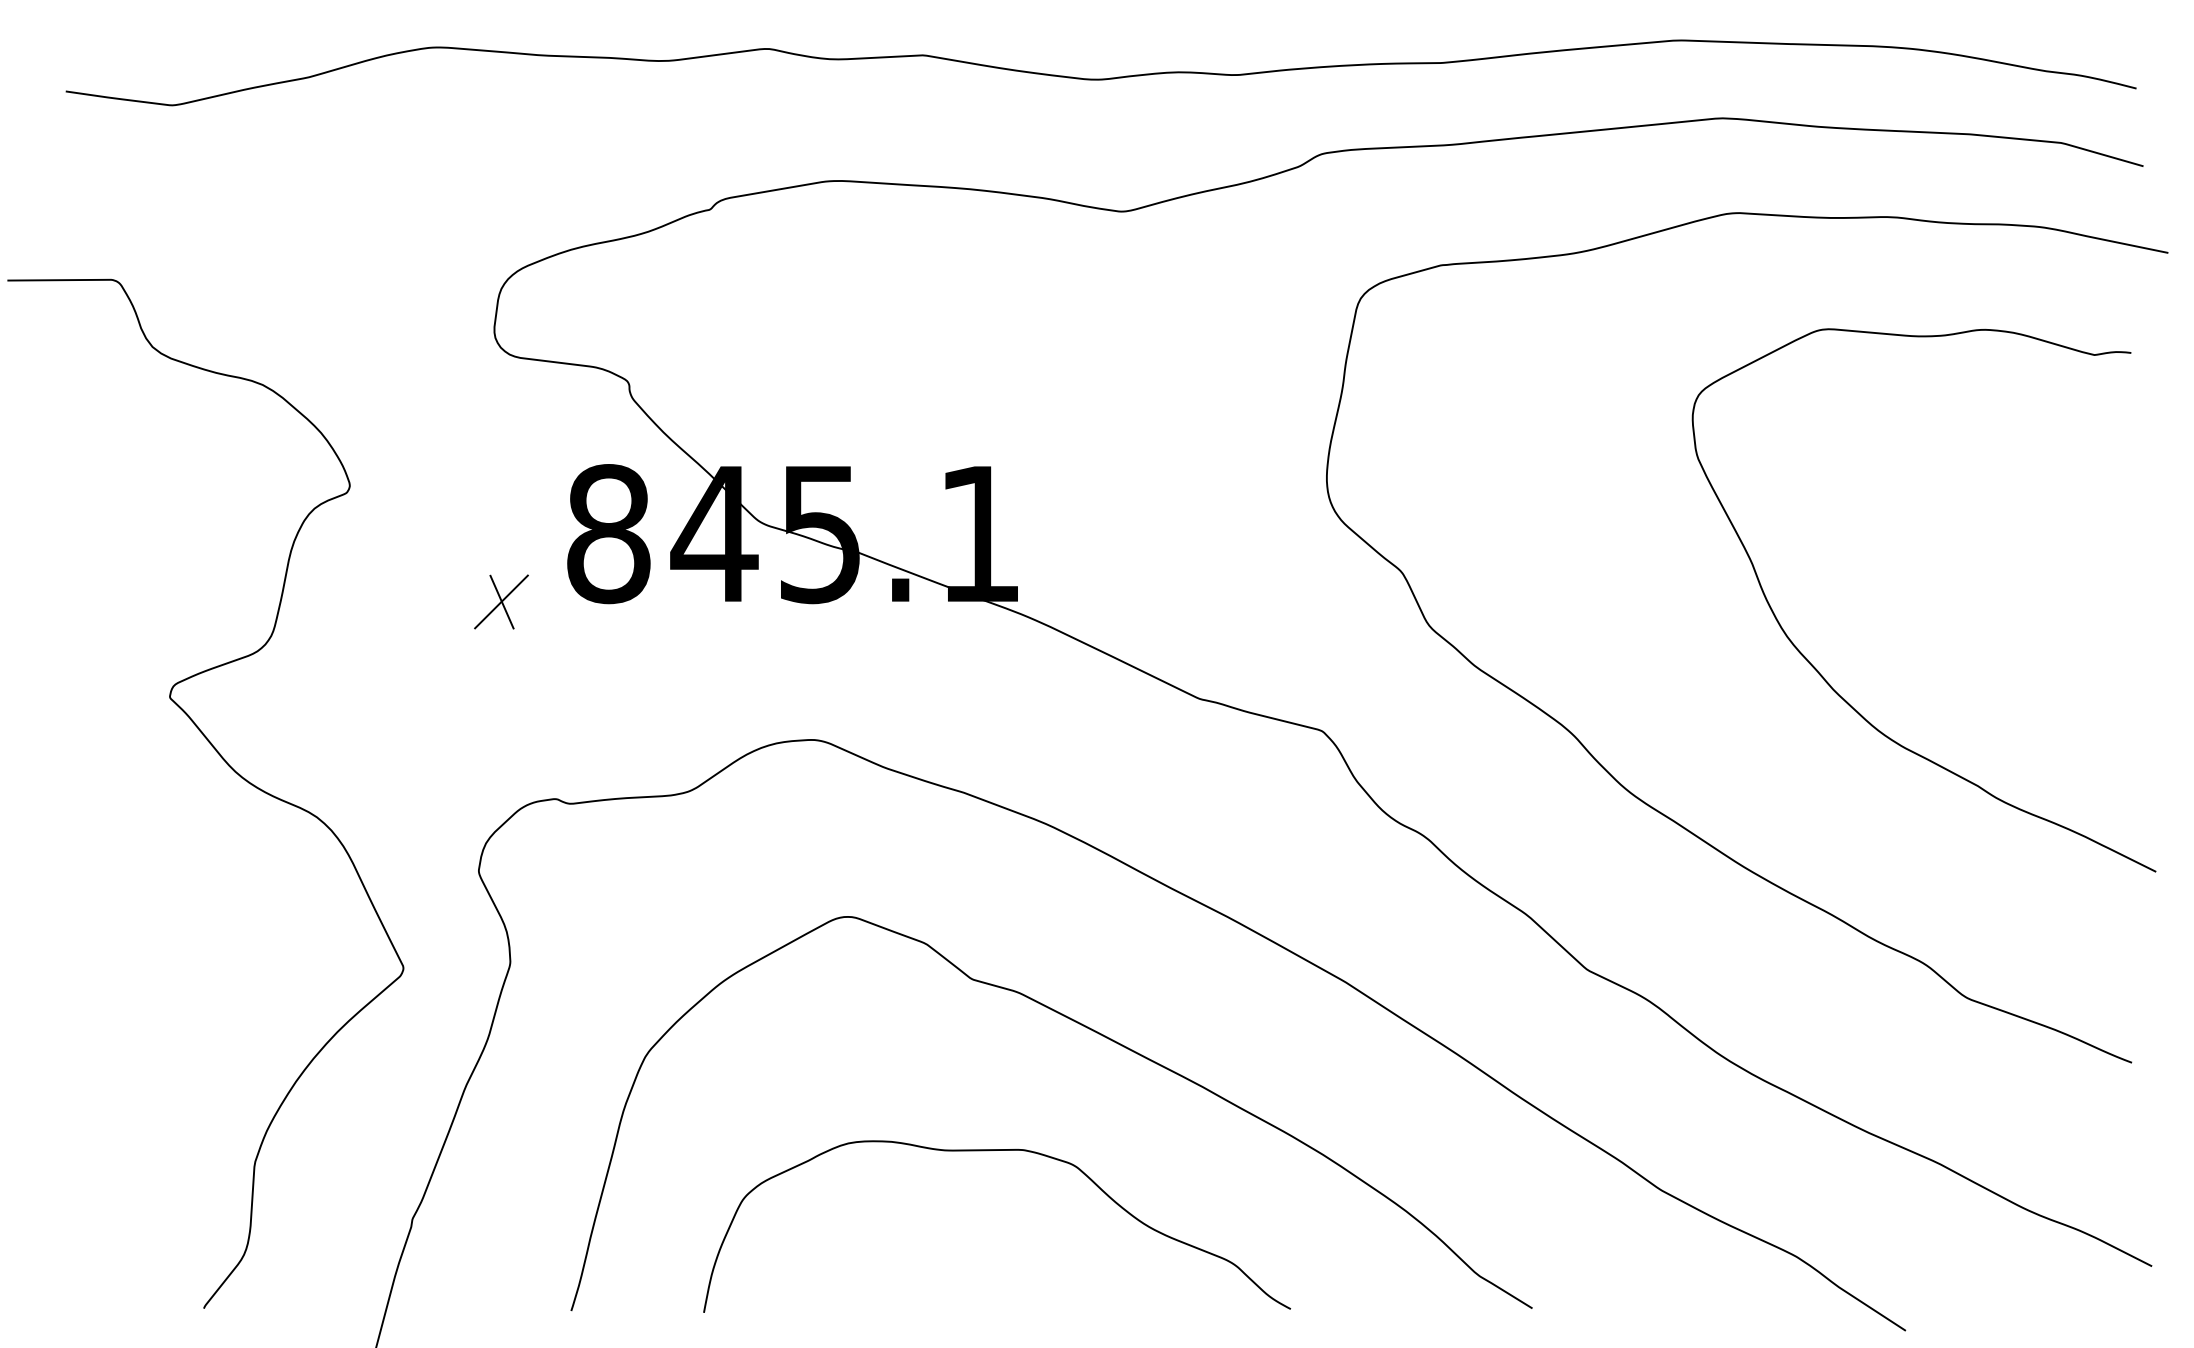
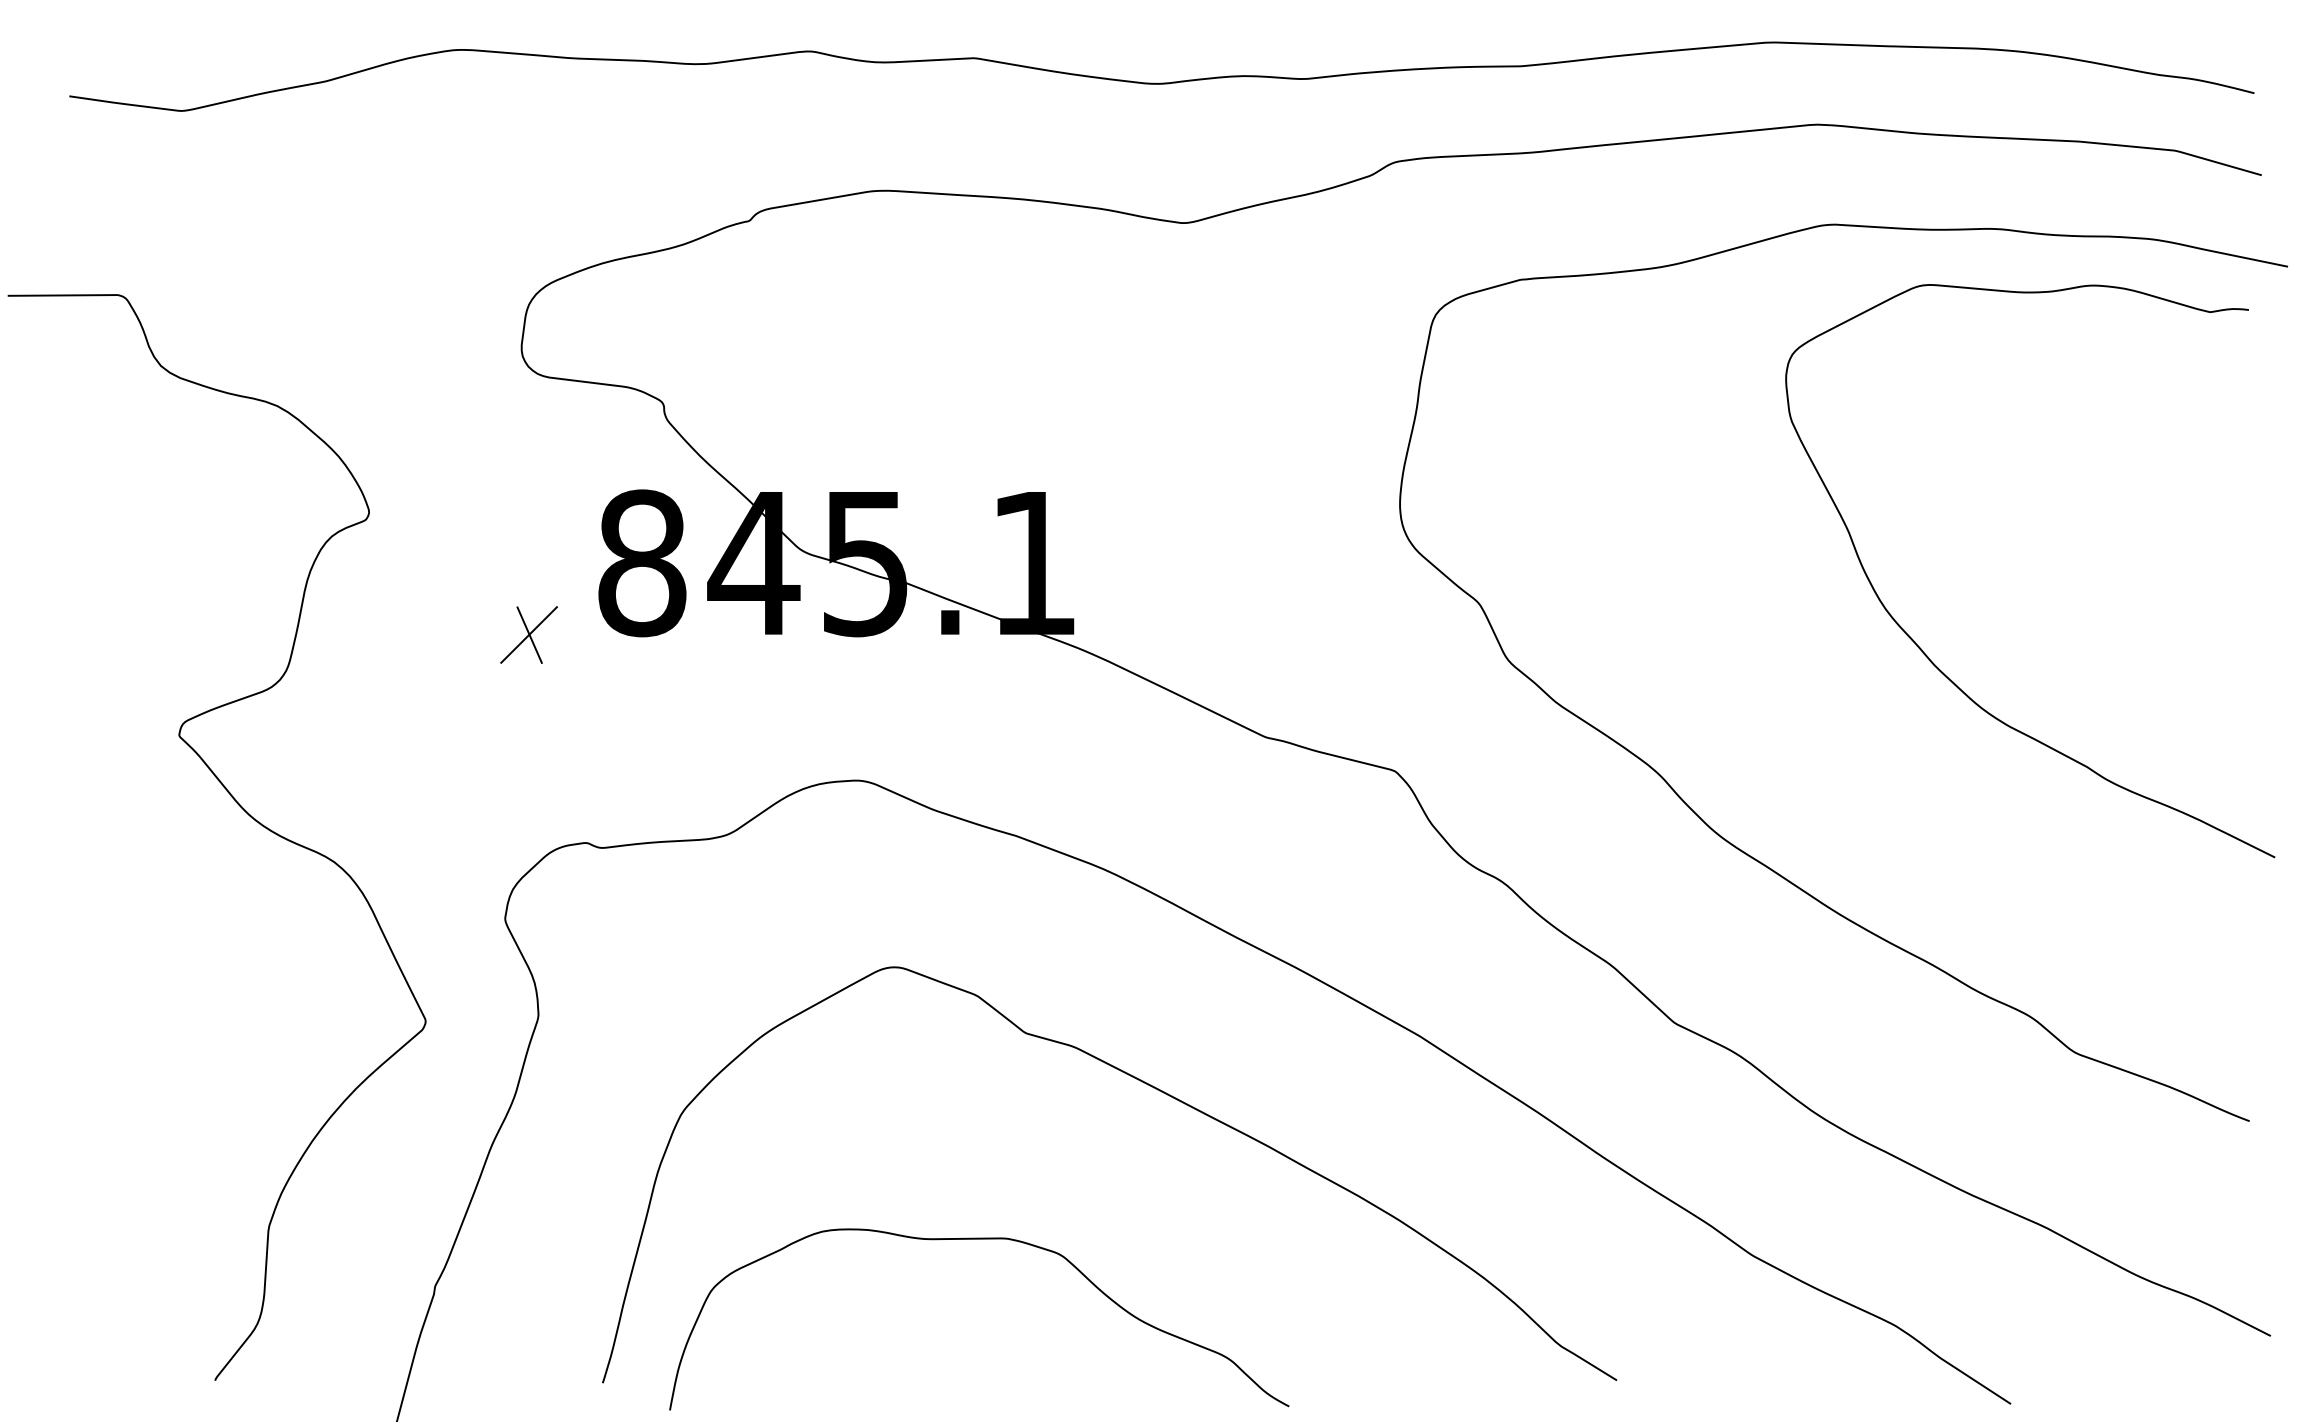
curve: (1830, 684) -> (1931, 659), moved
curve: (988, 1151) -> (970, 1240), moved

